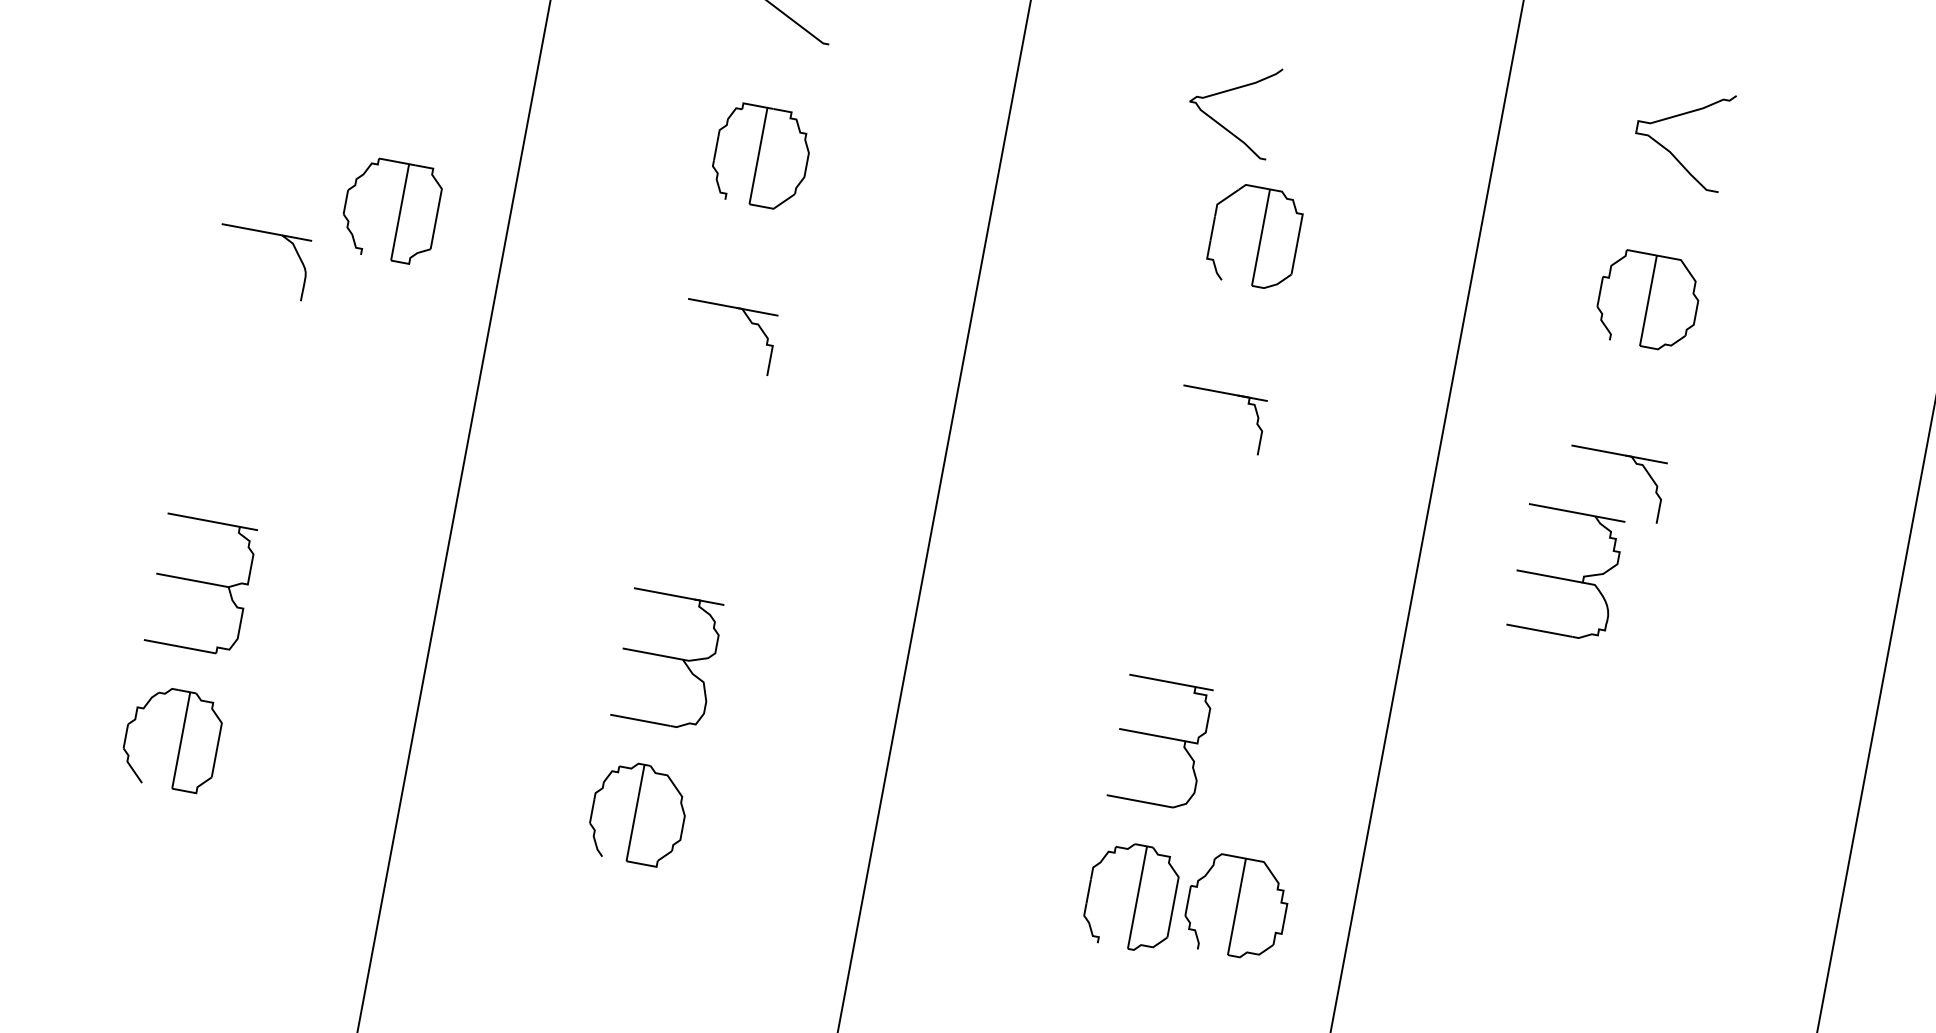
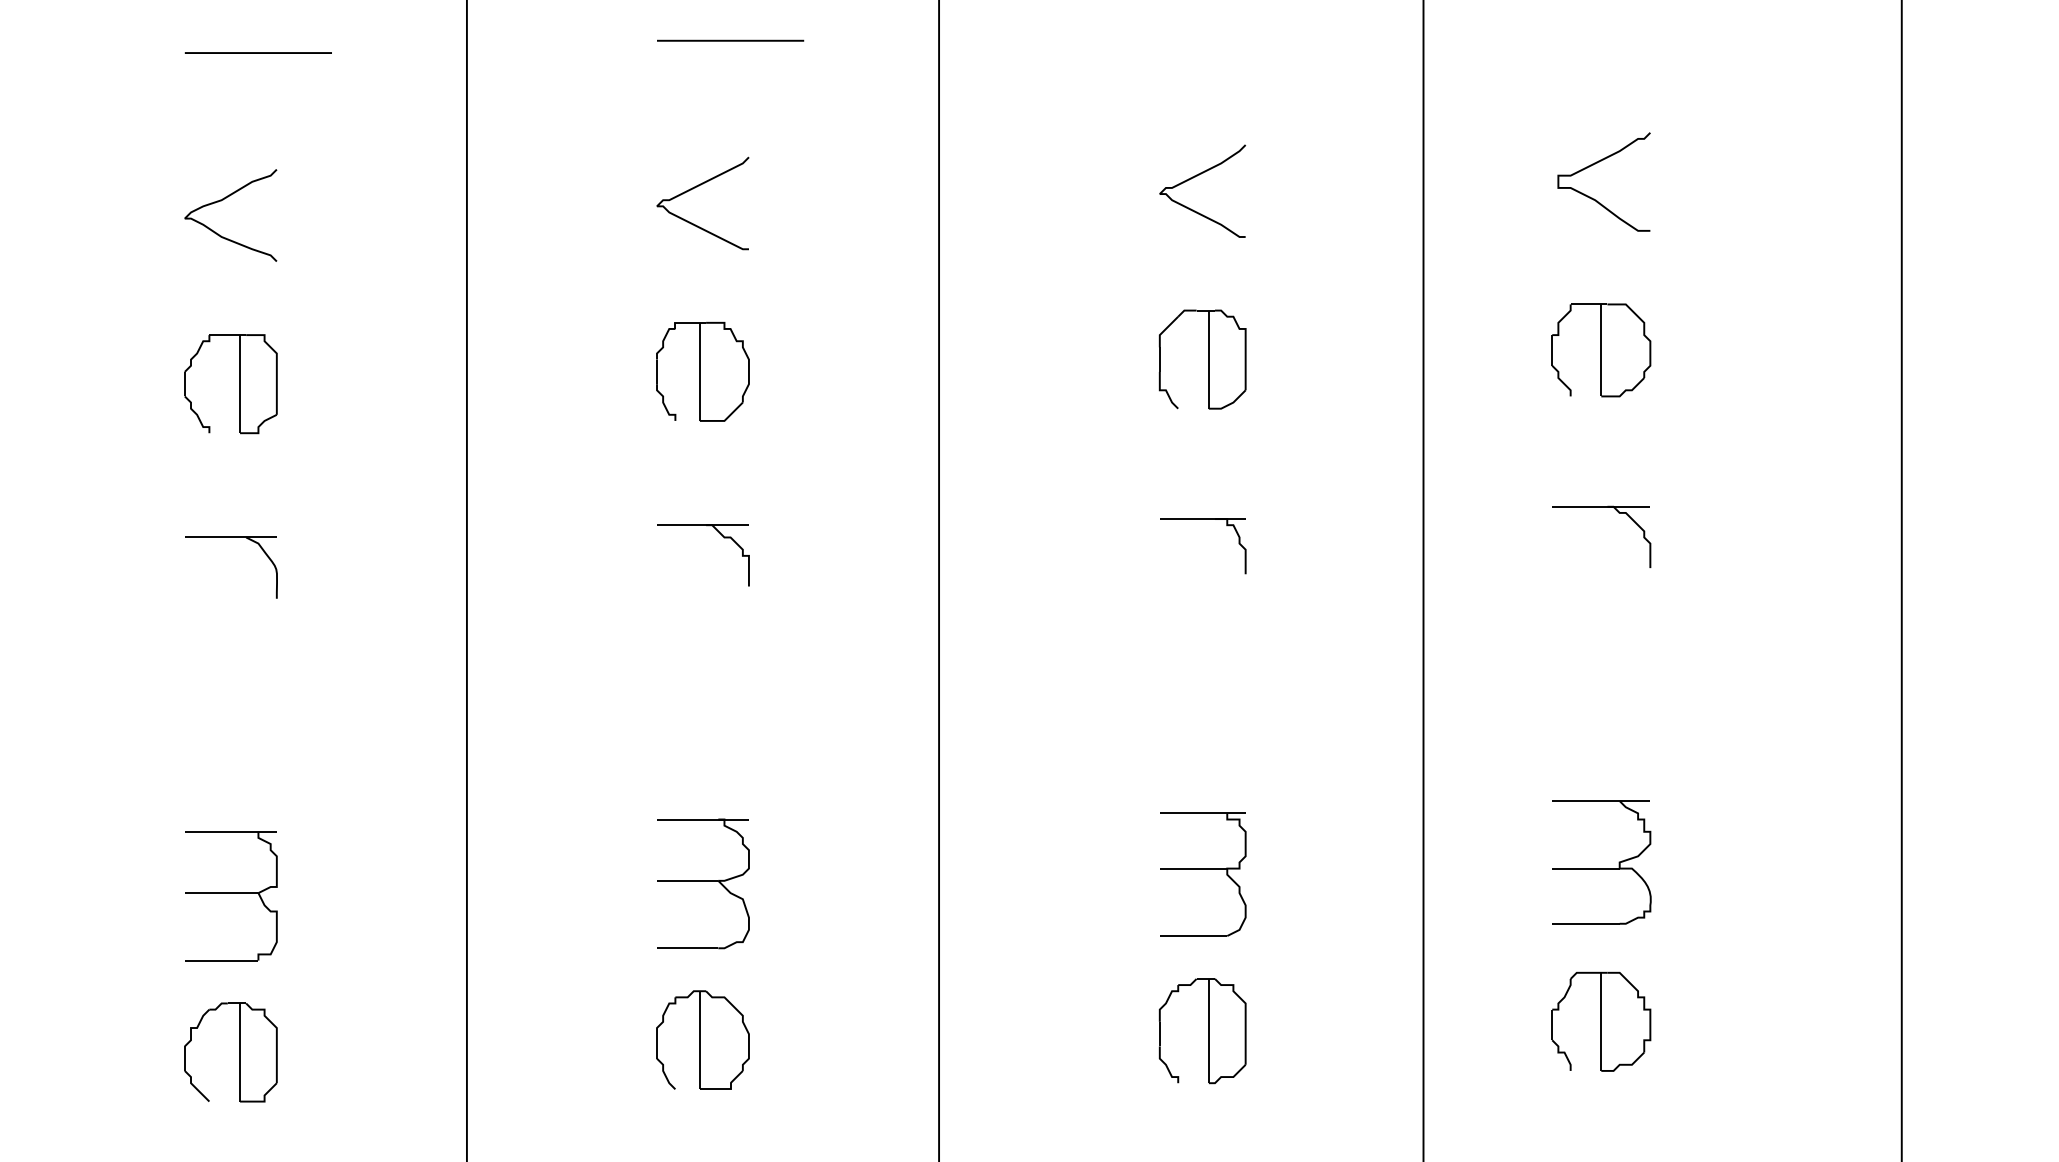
curve: (1227, 91) -> (1195, 177), moved
part: (399, 212) -> (239, 384), moved
part: (1566, 573) -> (1601, 862), moved
part: (1237, 906) -> (1601, 1021), moved

